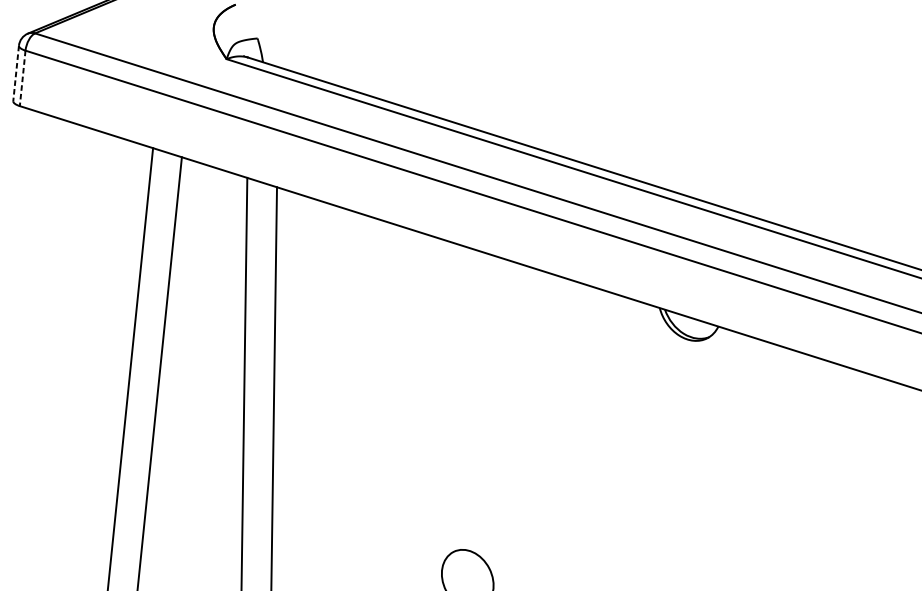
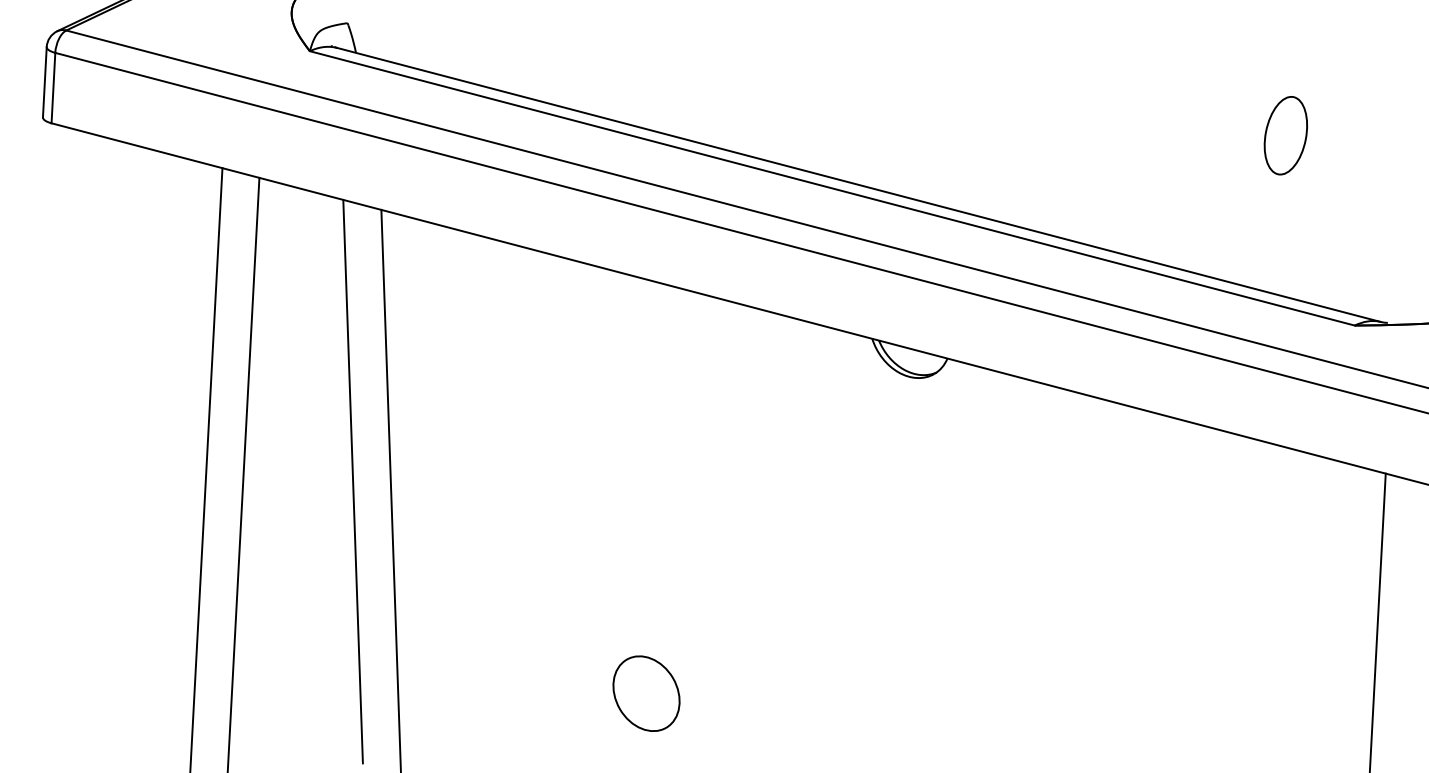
line: (15, 73) -> (44, 82), dashed -> solid
line: (22, 78) -> (53, 88), dashed -> solid

